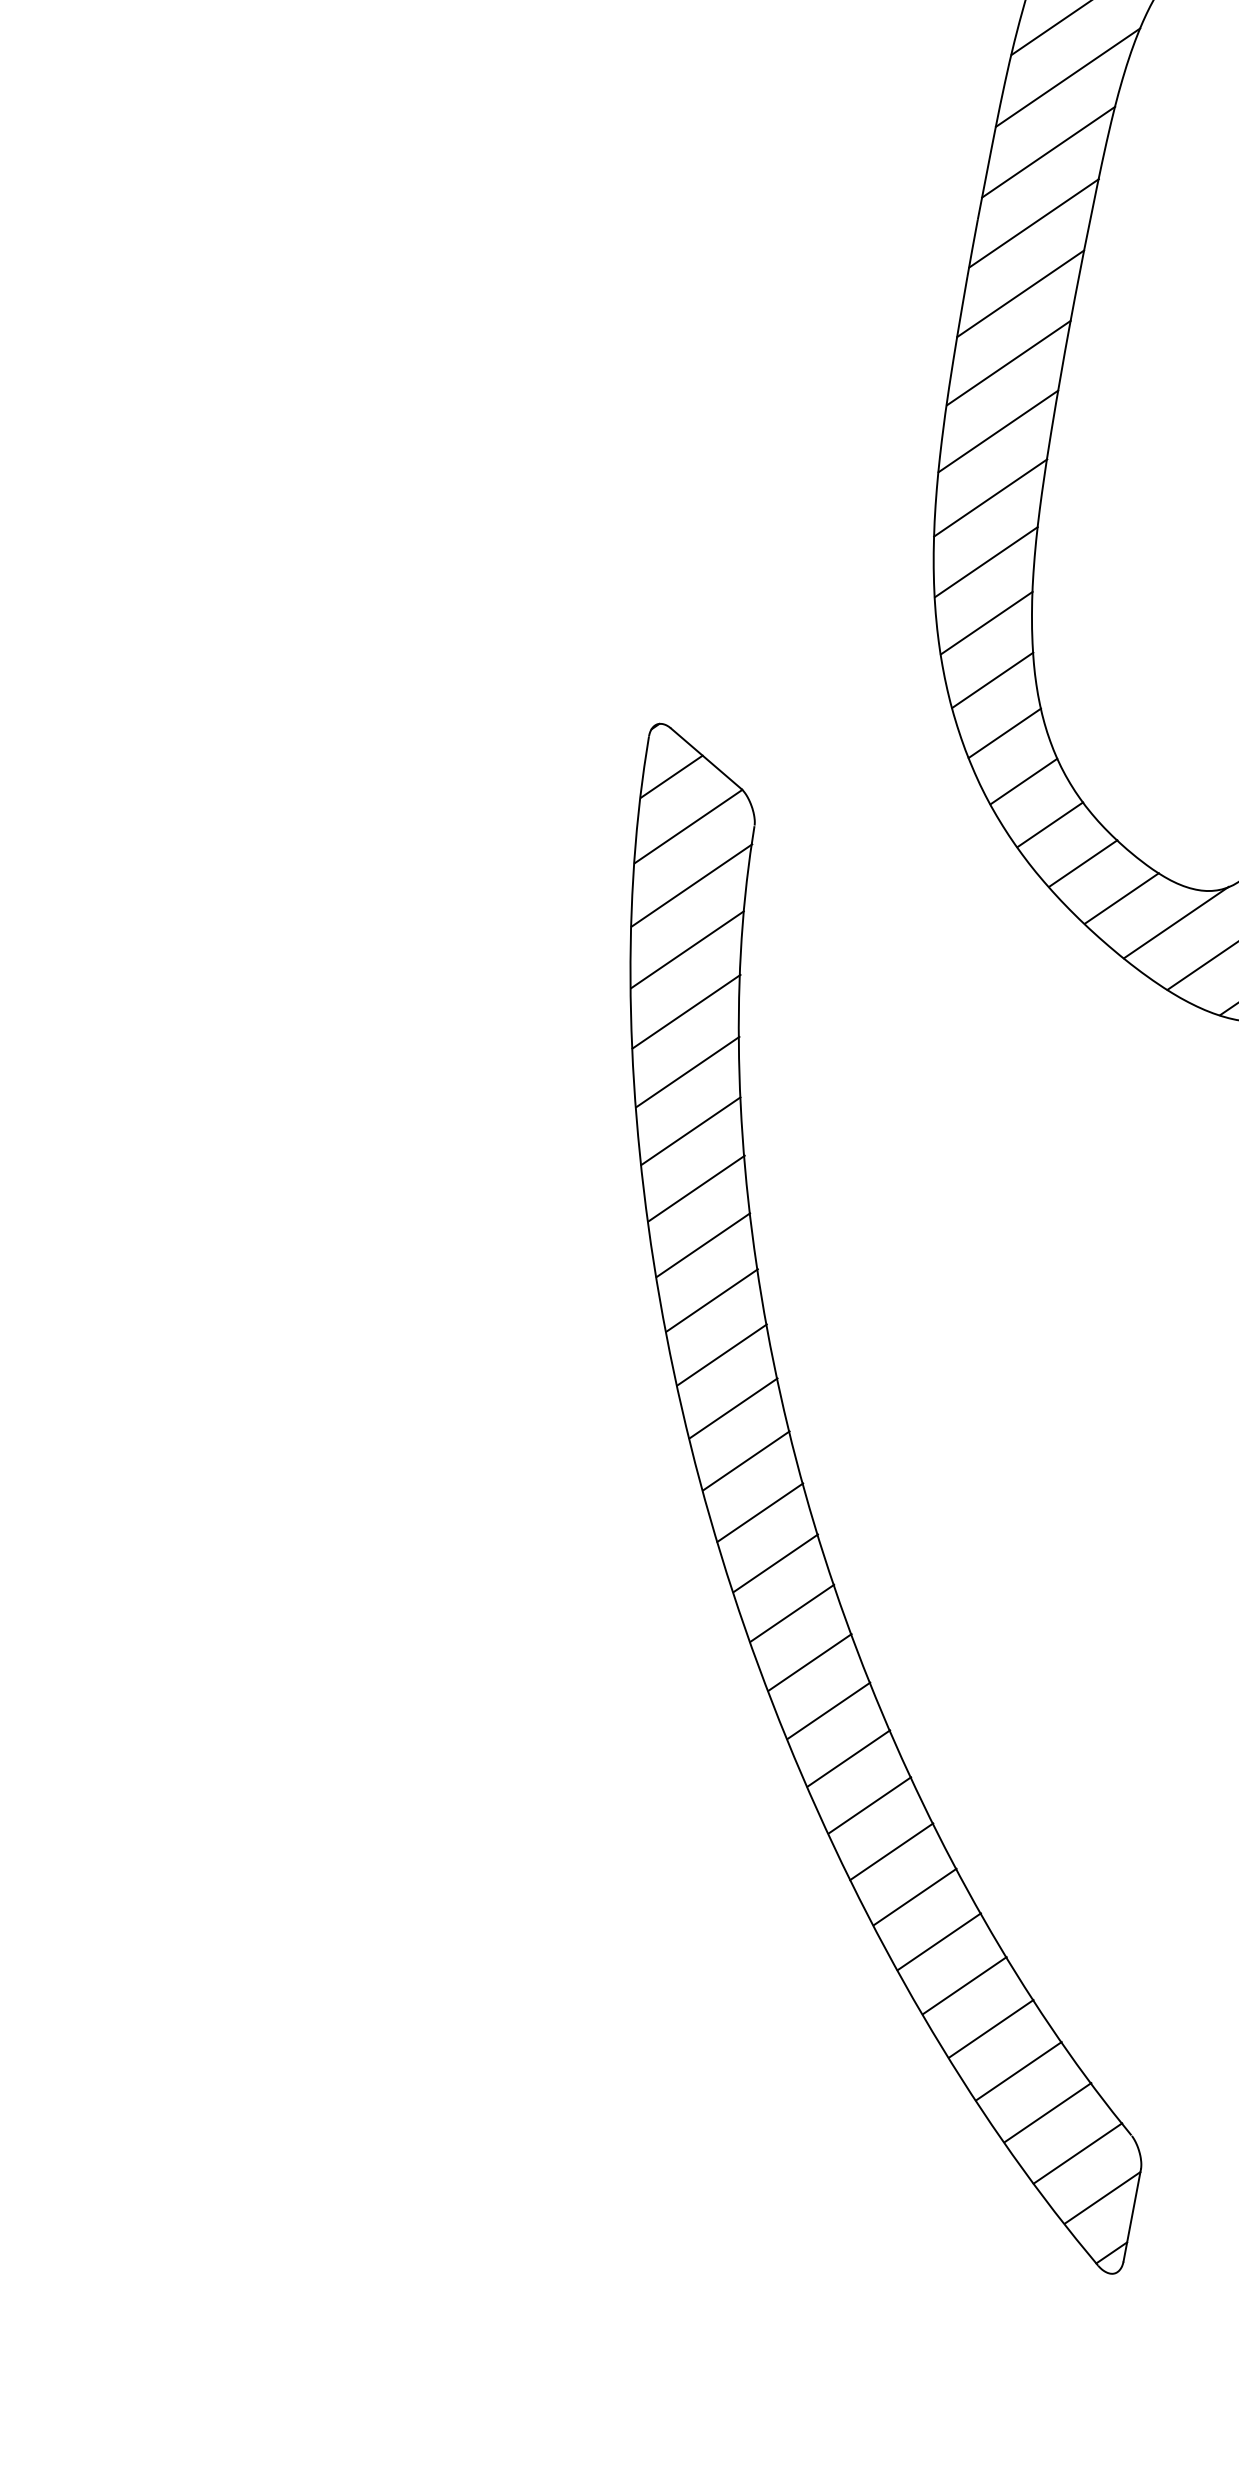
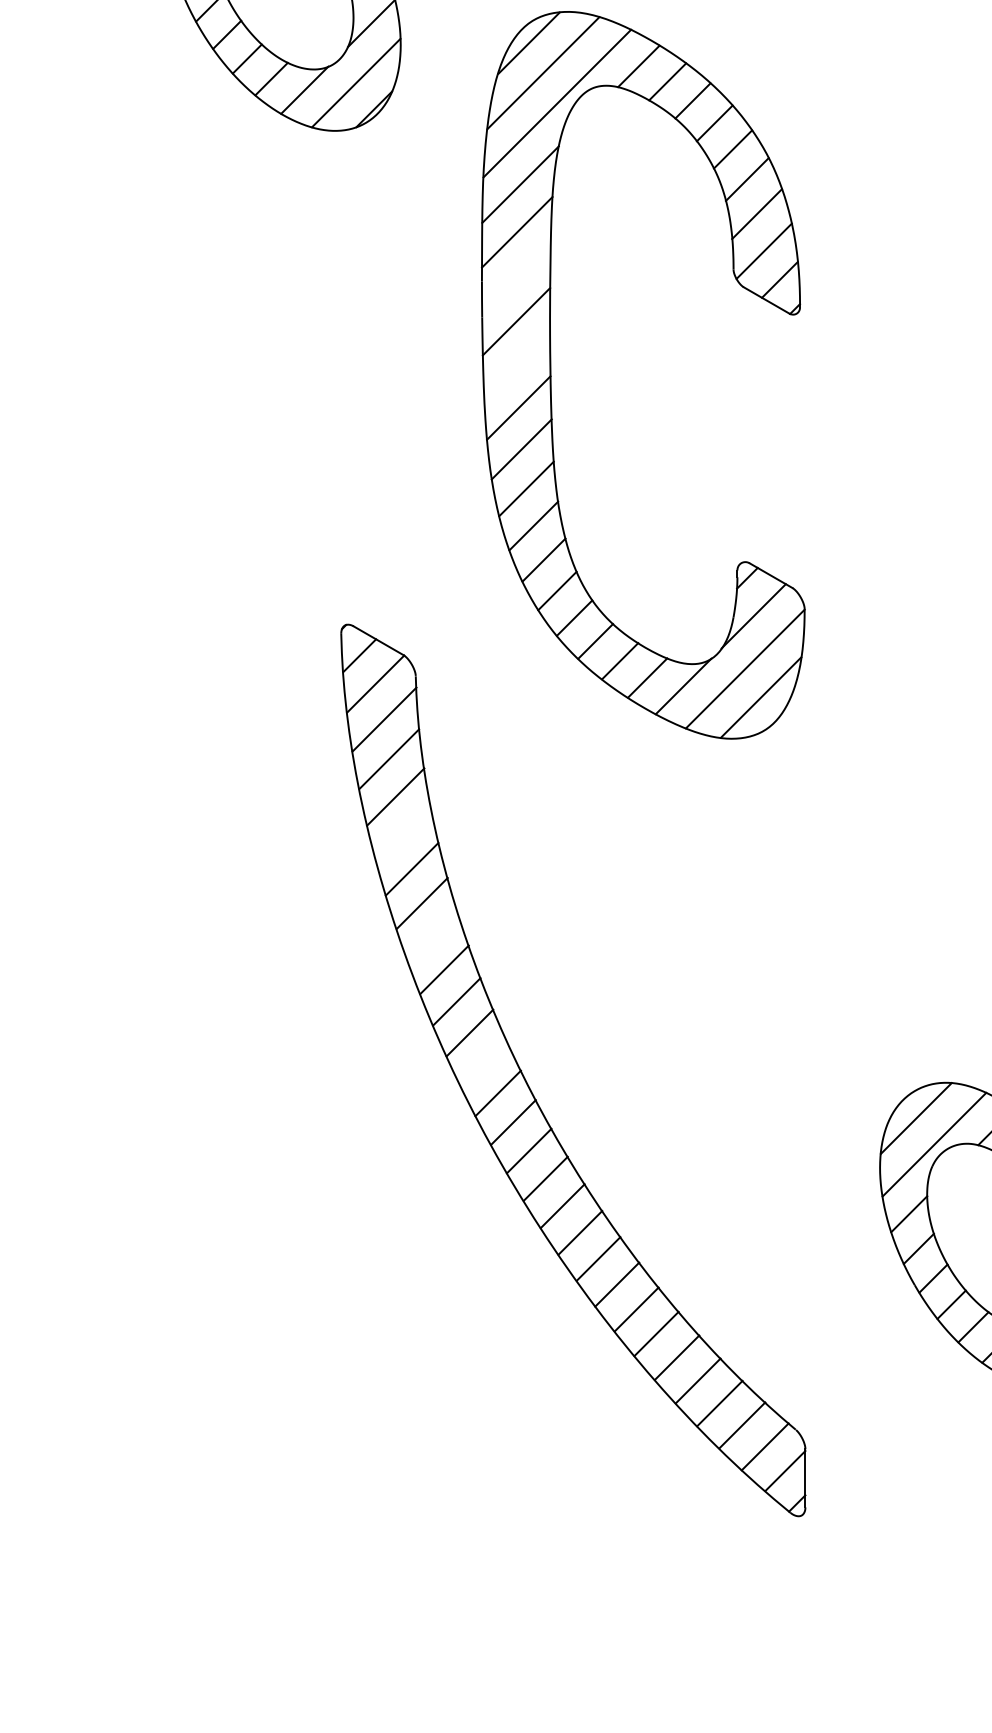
line: (1034, 222) -> (516, 276), removed
line: (1009, 362) -> (517, 364), removed
line: (687, 1071) -> (403, 833), removed
line: (702, 1245) -> (432, 937), removed
line: (745, 1460) -> (483, 1063), removed

